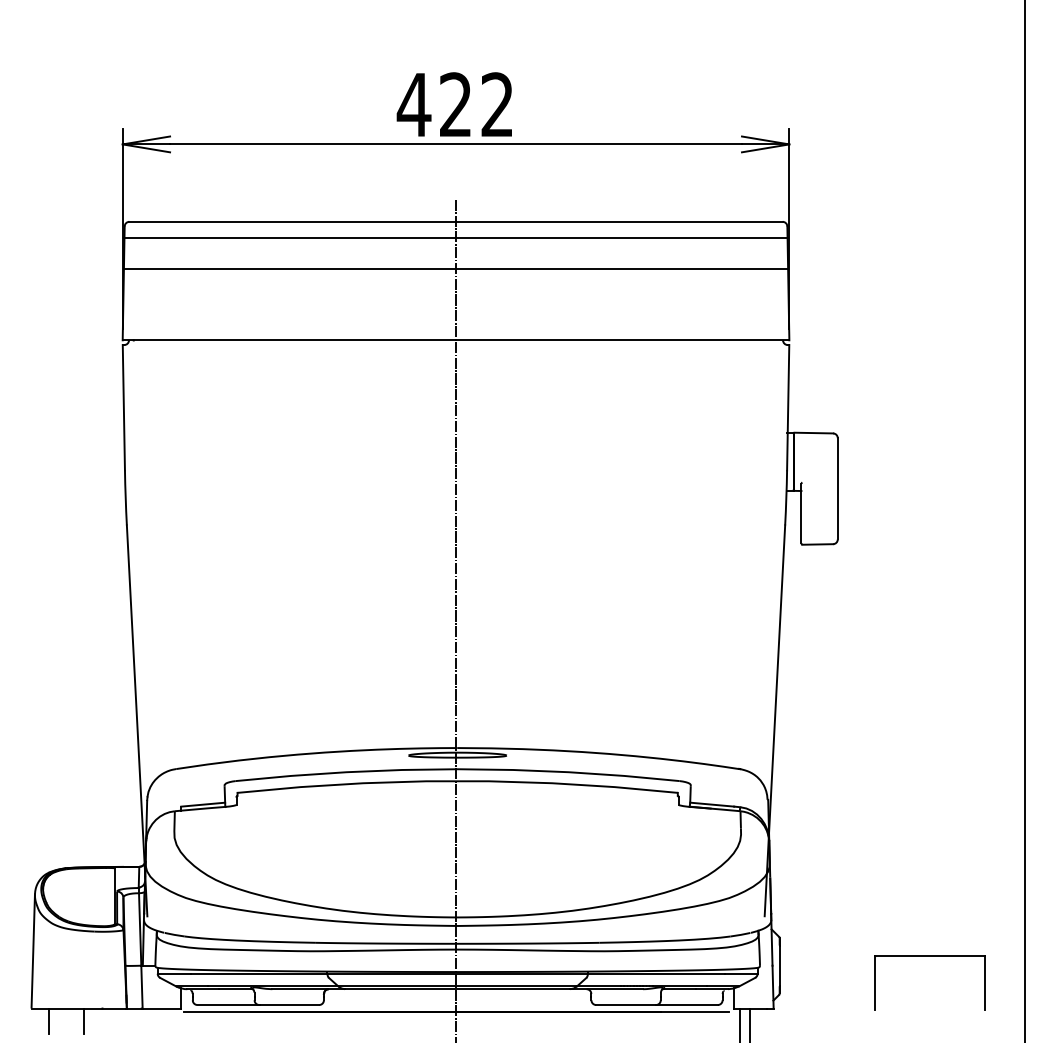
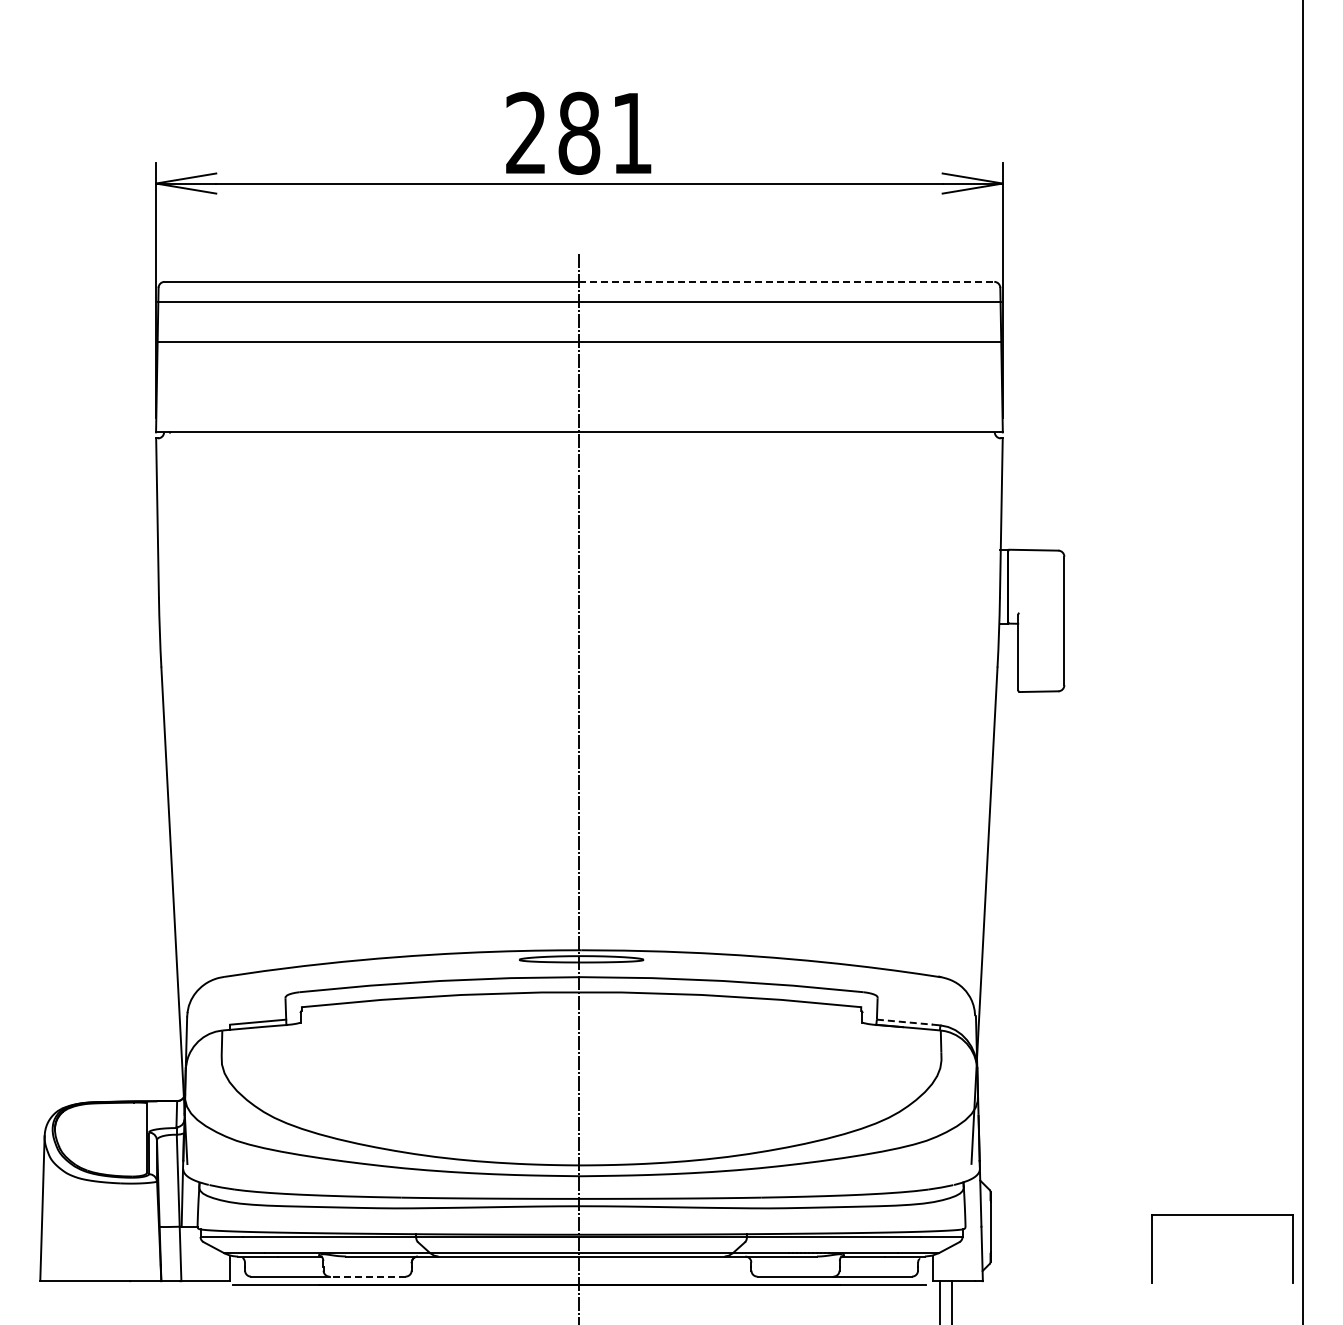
text: (454, 104) -> (577, 132), 422 -> 281
line: (619, 221) -> (787, 281), solid -> dashed
line: (712, 804) -> (905, 1022), solid -> dashed
part: (930, 956) -> (1222, 1215), moved
line: (289, 1004) -> (367, 1276), solid -> dashed
line: (49, 1021) -> (62, 1297), removed
line: (83, 1021) -> (106, 1297), removed

